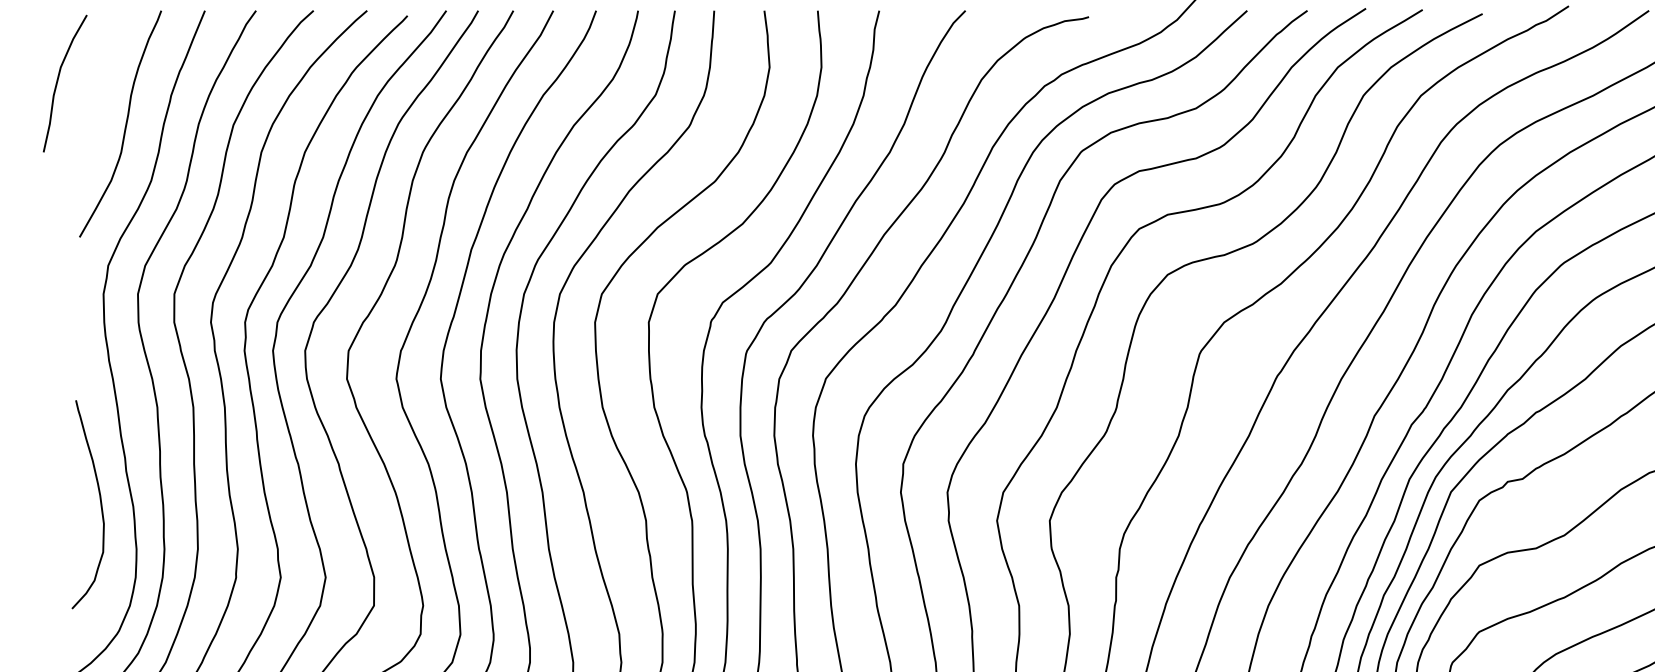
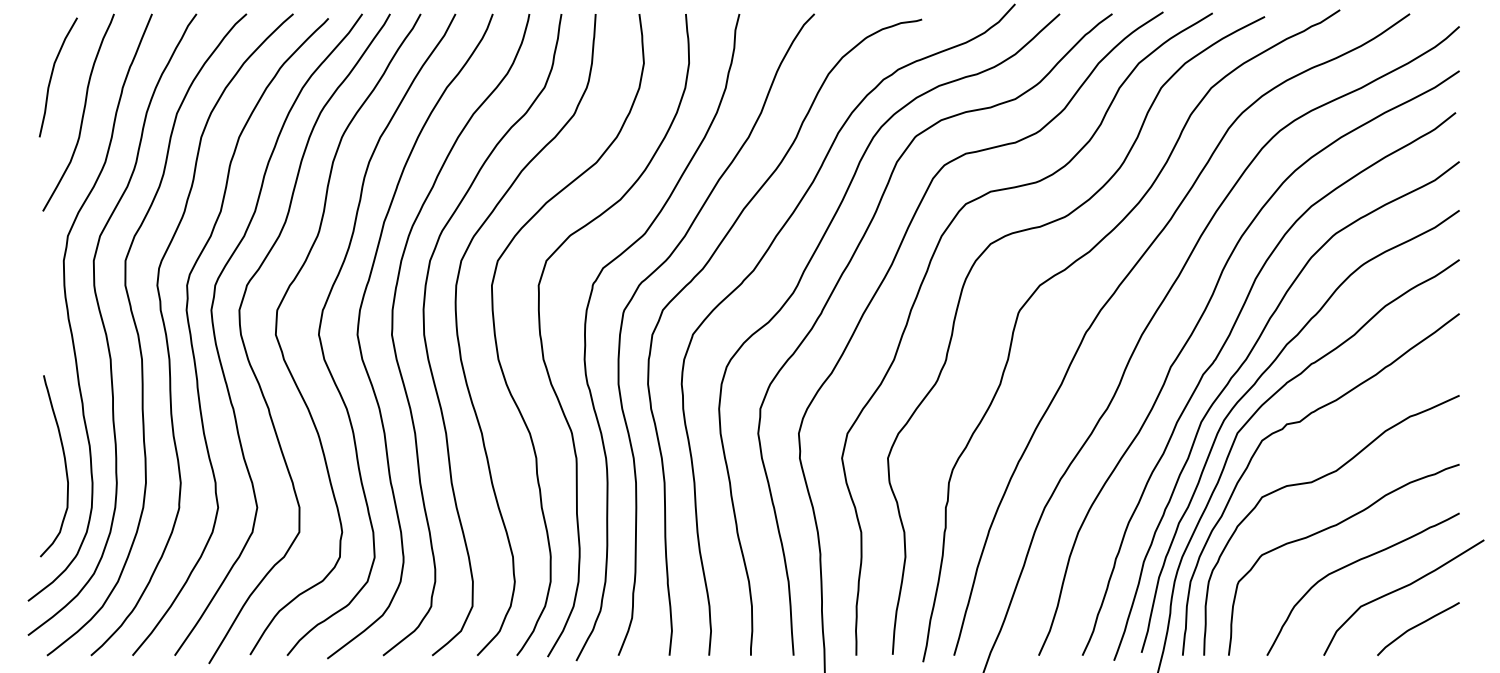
curve: (58, 82) -> (52, 76), moved
curve: (99, 502) -> (64, 464), moved

